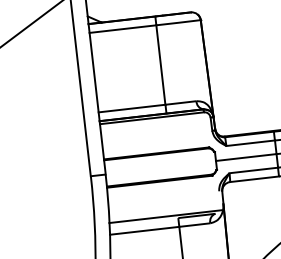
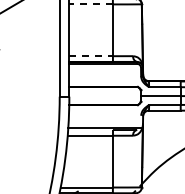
line: (123, 29) -> (91, 4), solid -> dashed
line: (132, 108) -> (91, 56), solid -> dashed

